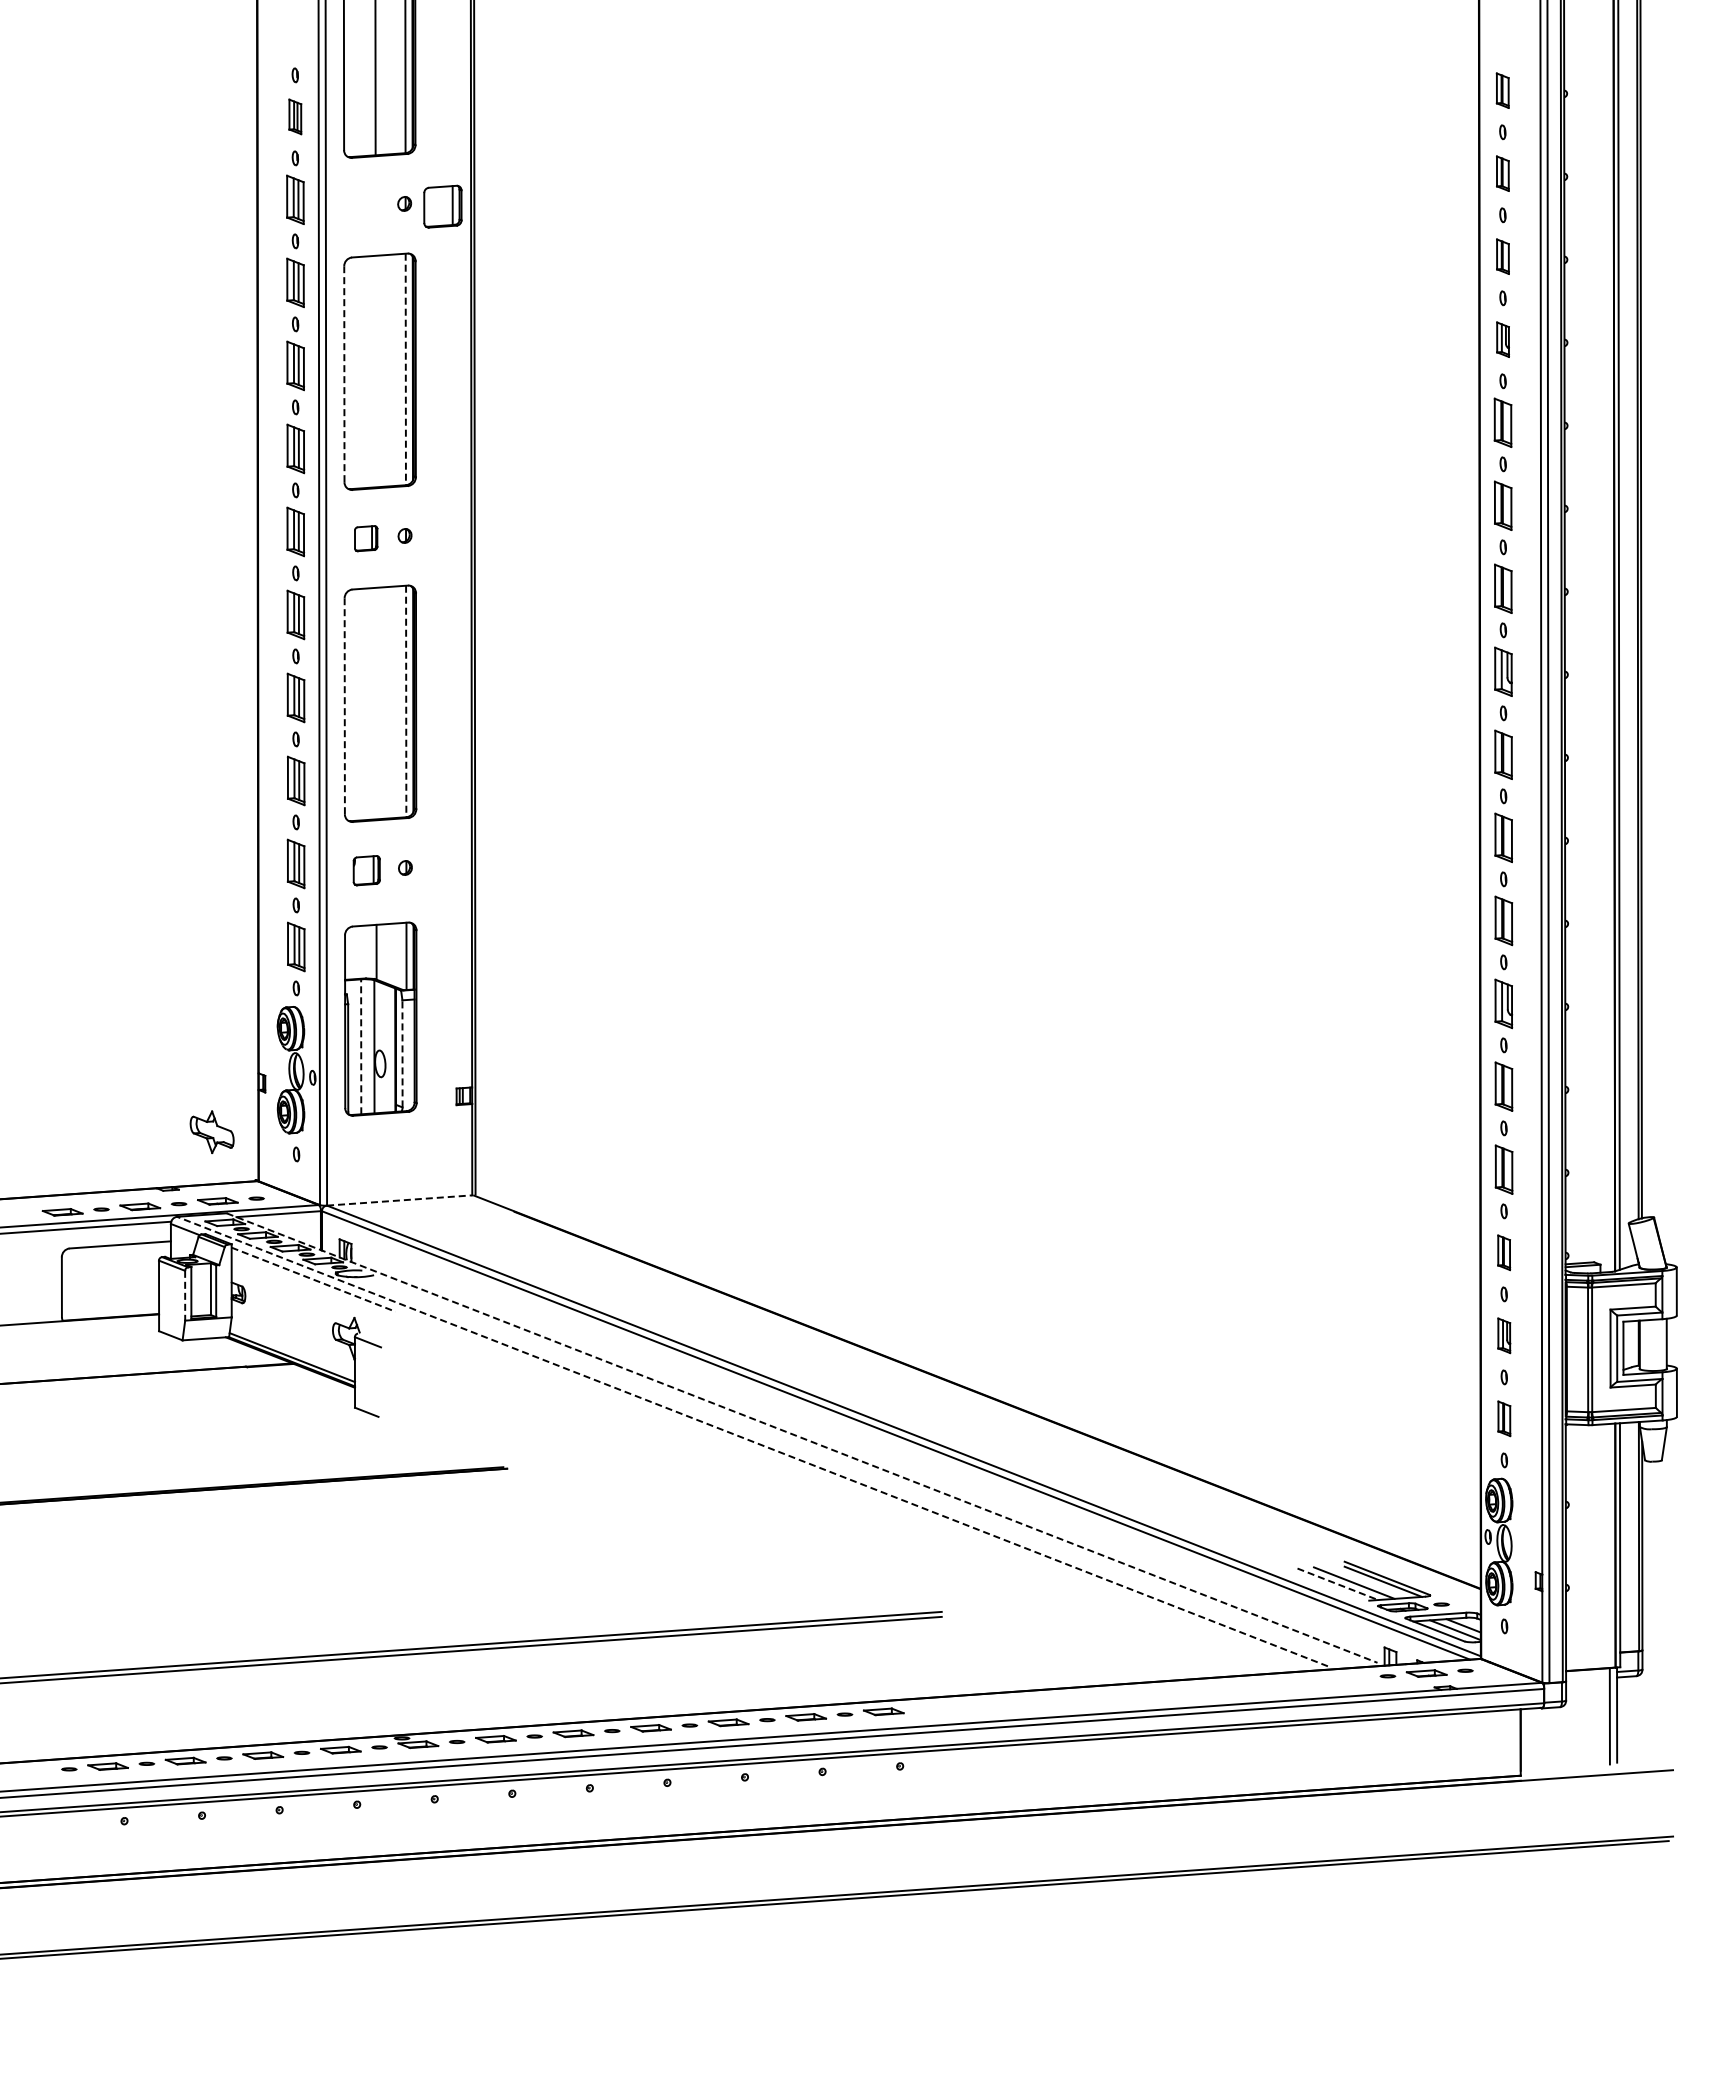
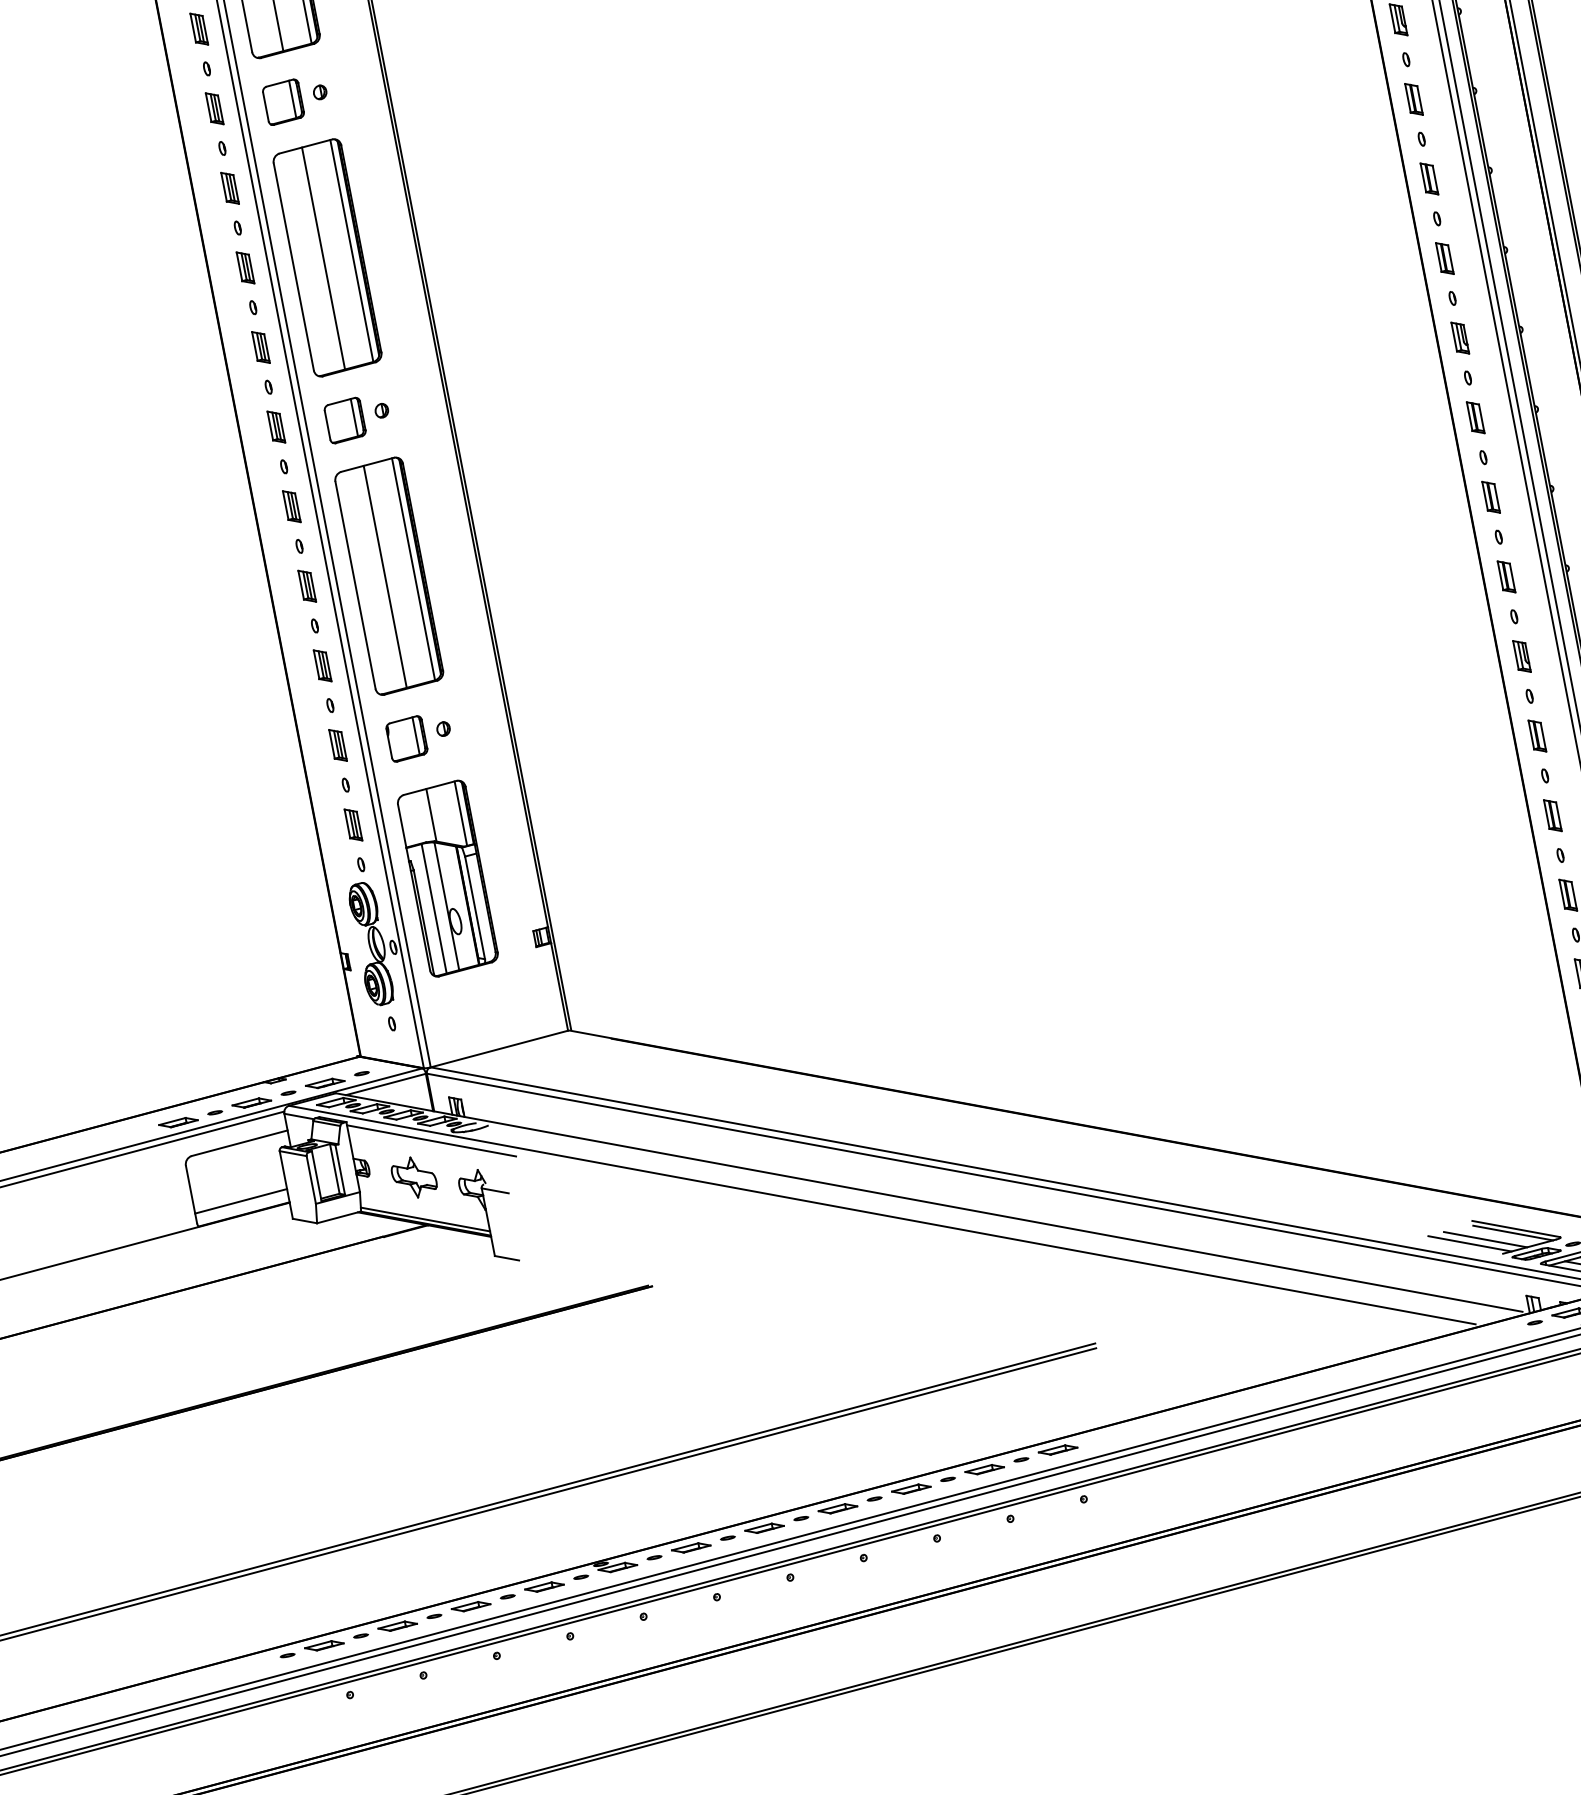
part: (295, 199) -> (214, 108), size x0.71
part: (442, 206) -> (283, 102), moved
part: (295, 282) -> (229, 187), size x0.71
part: (295, 365) -> (245, 267), size x0.71
line: (405, 369) -> (351, 251), dashed -> solid
line: (375, 371) -> (323, 258), added
line: (344, 374) -> (293, 267), dashed -> solid
part: (1503, 422) -> (1414, 99), size x0.71
part: (295, 448) -> (260, 347), size x0.71
part: (1503, 505) -> (1429, 178), size x0.71
part: (295, 531) -> (275, 426), size x0.71
part: (365, 538) -> (344, 420), size x1.67
part: (1503, 588) -> (1444, 258), size x0.71
part: (295, 614) -> (291, 506), size x0.71
part: (1503, 671) -> (1460, 337), size x0.71
part: (295, 697) -> (306, 585), size x0.71
line: (406, 701) -> (413, 569), dashed -> solid
line: (376, 703) -> (385, 576), added
line: (344, 706) -> (355, 585), dashed -> solid
part: (1503, 754) -> (1475, 417), size x0.71
part: (295, 780) -> (321, 665), size x0.71
part: (1503, 837) -> (1490, 497), size x0.71
part: (296, 863) -> (338, 744), size x0.71
part: (366, 870) -> (406, 738), size x1.43
part: (1503, 920) -> (1506, 576), size x0.71
part: (296, 946) -> (353, 824), size x0.71
part: (1503, 1003) -> (1521, 656), size x0.71
line: (361, 1046) -> (434, 908), dashed -> solid
line: (402, 1053) -> (474, 907), dashed -> solid
part: (1503, 1086) -> (1536, 735), size x0.71
part: (211, 1131) -> (413, 1176), moved
part: (1503, 1169) -> (1552, 815), size x0.71
line: (399, 1200) -> (499, 1049), dashed -> solid
line: (314, 1279) -> (432, 1140), dashed -> solid
line: (185, 1295) -> (311, 1179), dashed -> solid
line: (110, 1303) -> (241, 1201), added
line: (802, 1438) -> (929, 1202), dashed -> solid
line: (752, 1441) -> (882, 1215), dashed -> solid
line: (1338, 1584) -> (1470, 1243), dashed -> solid

